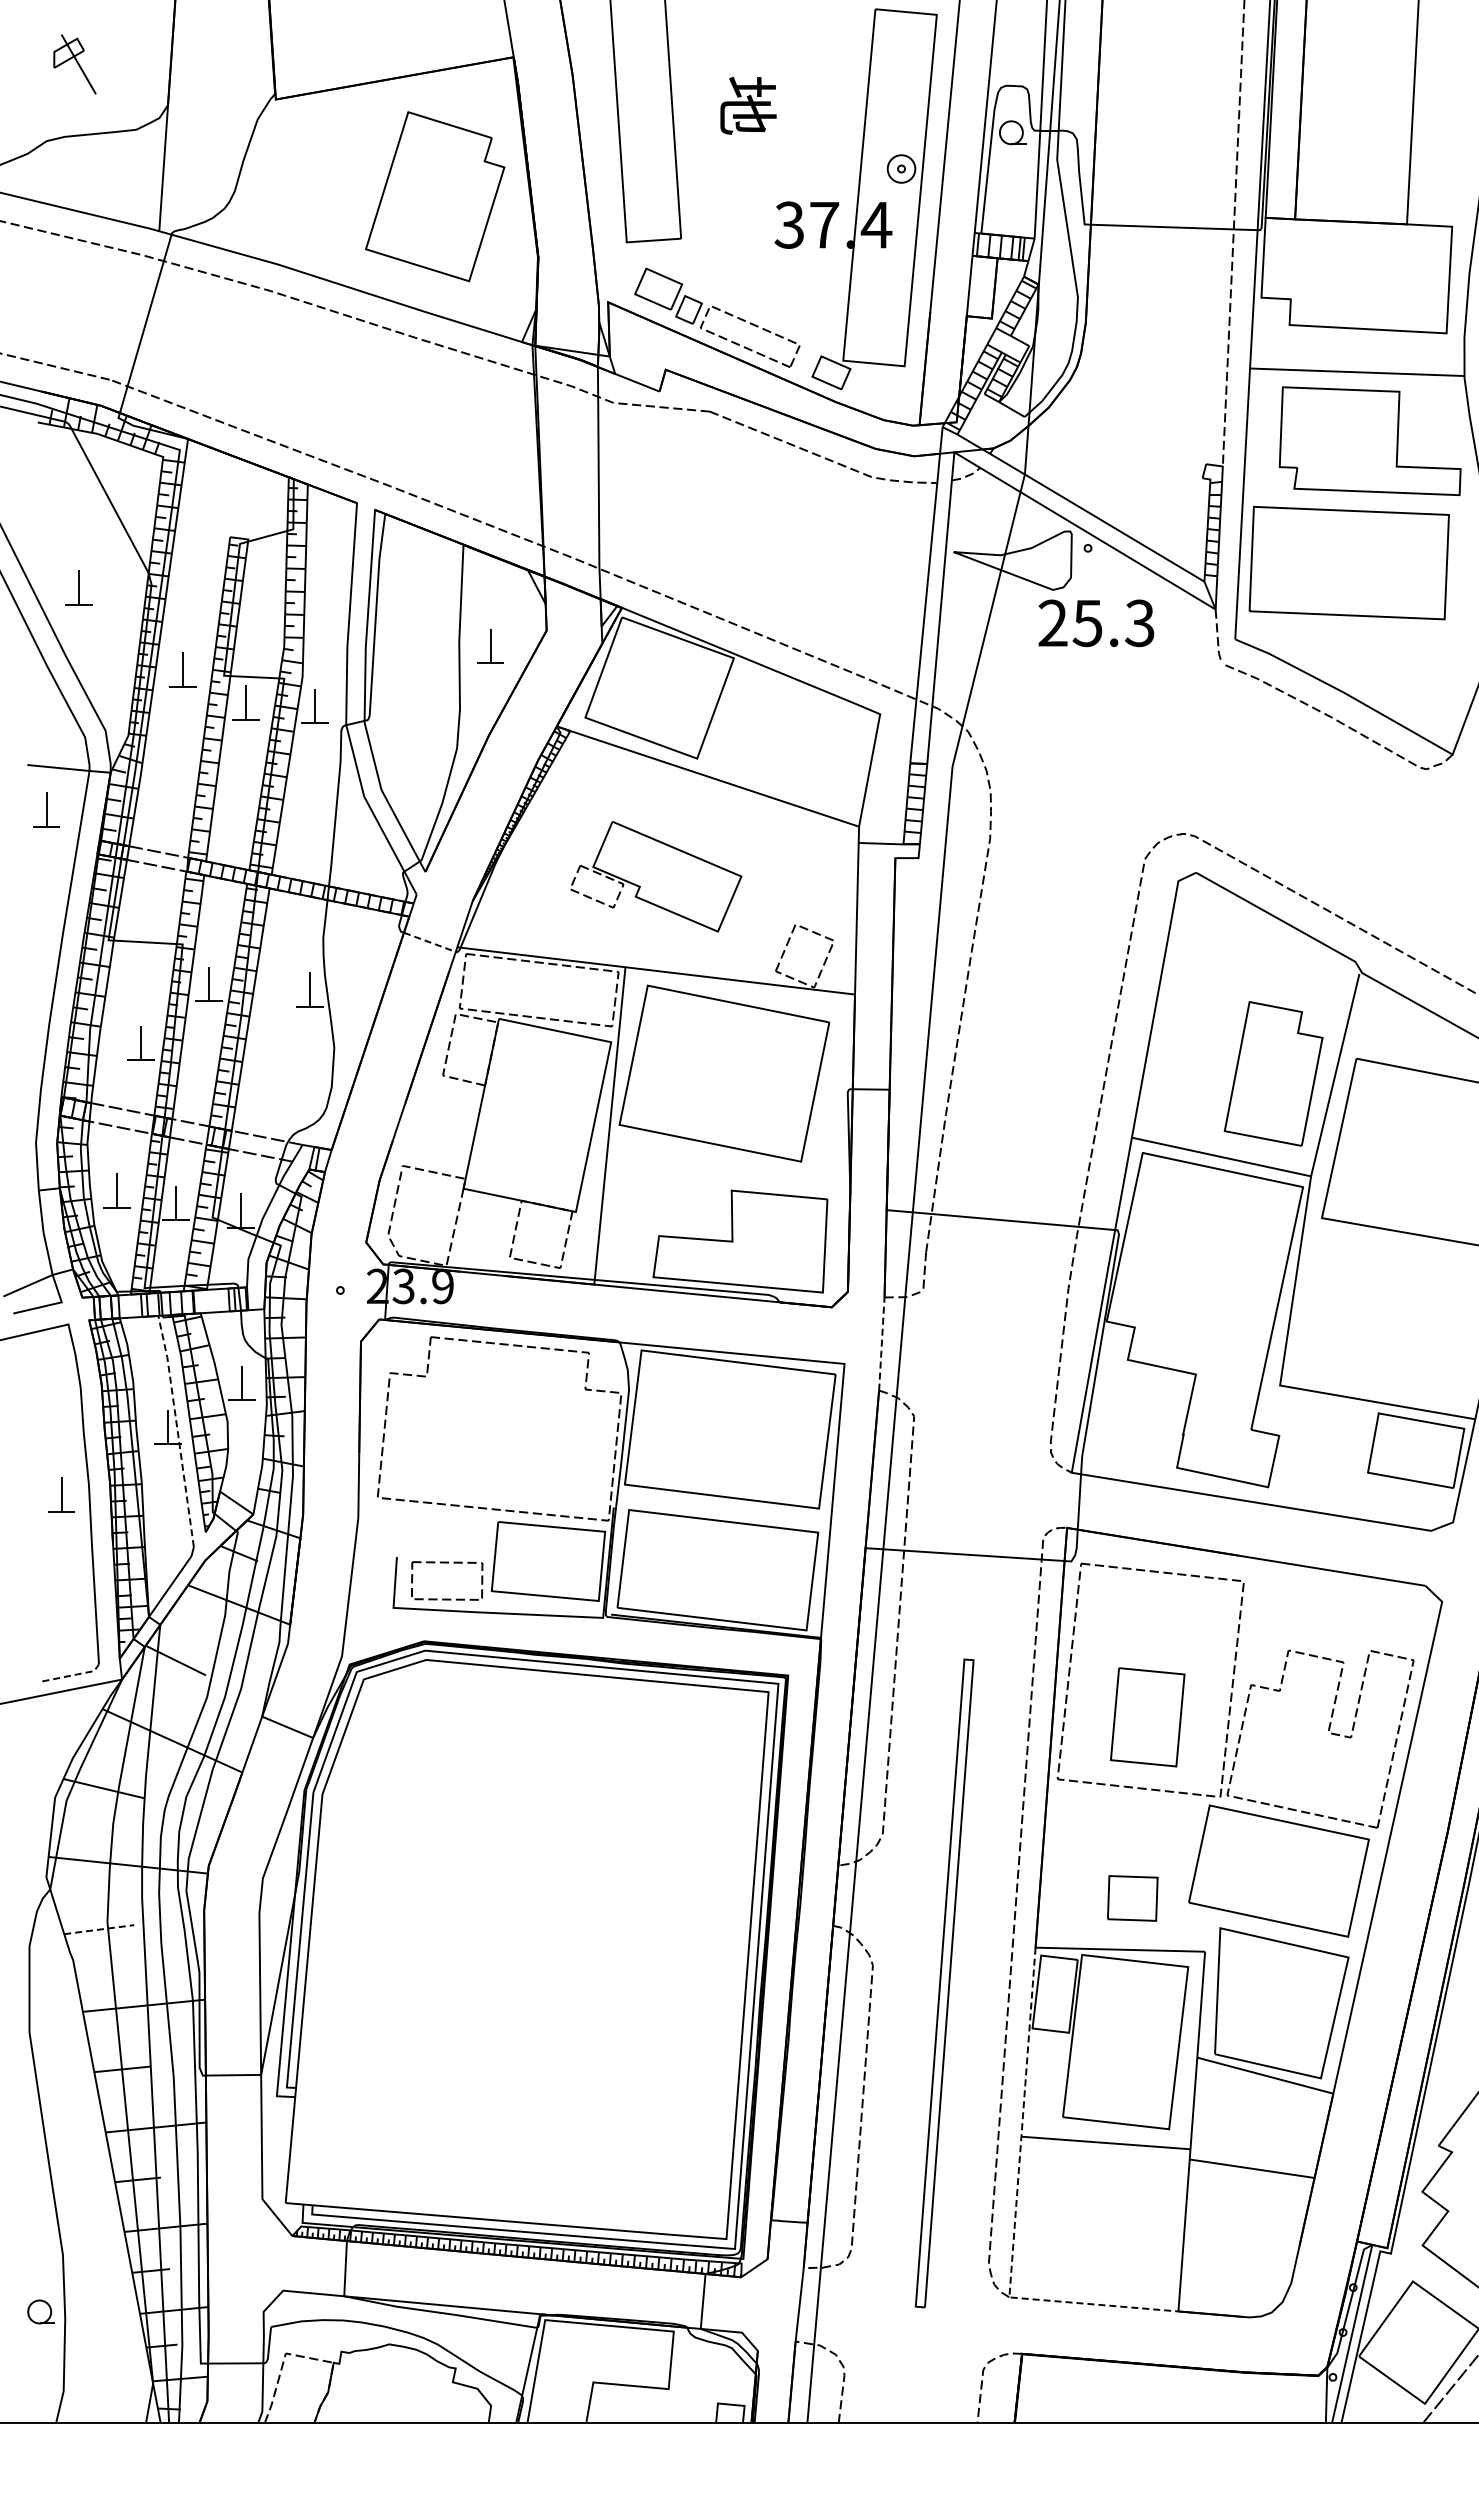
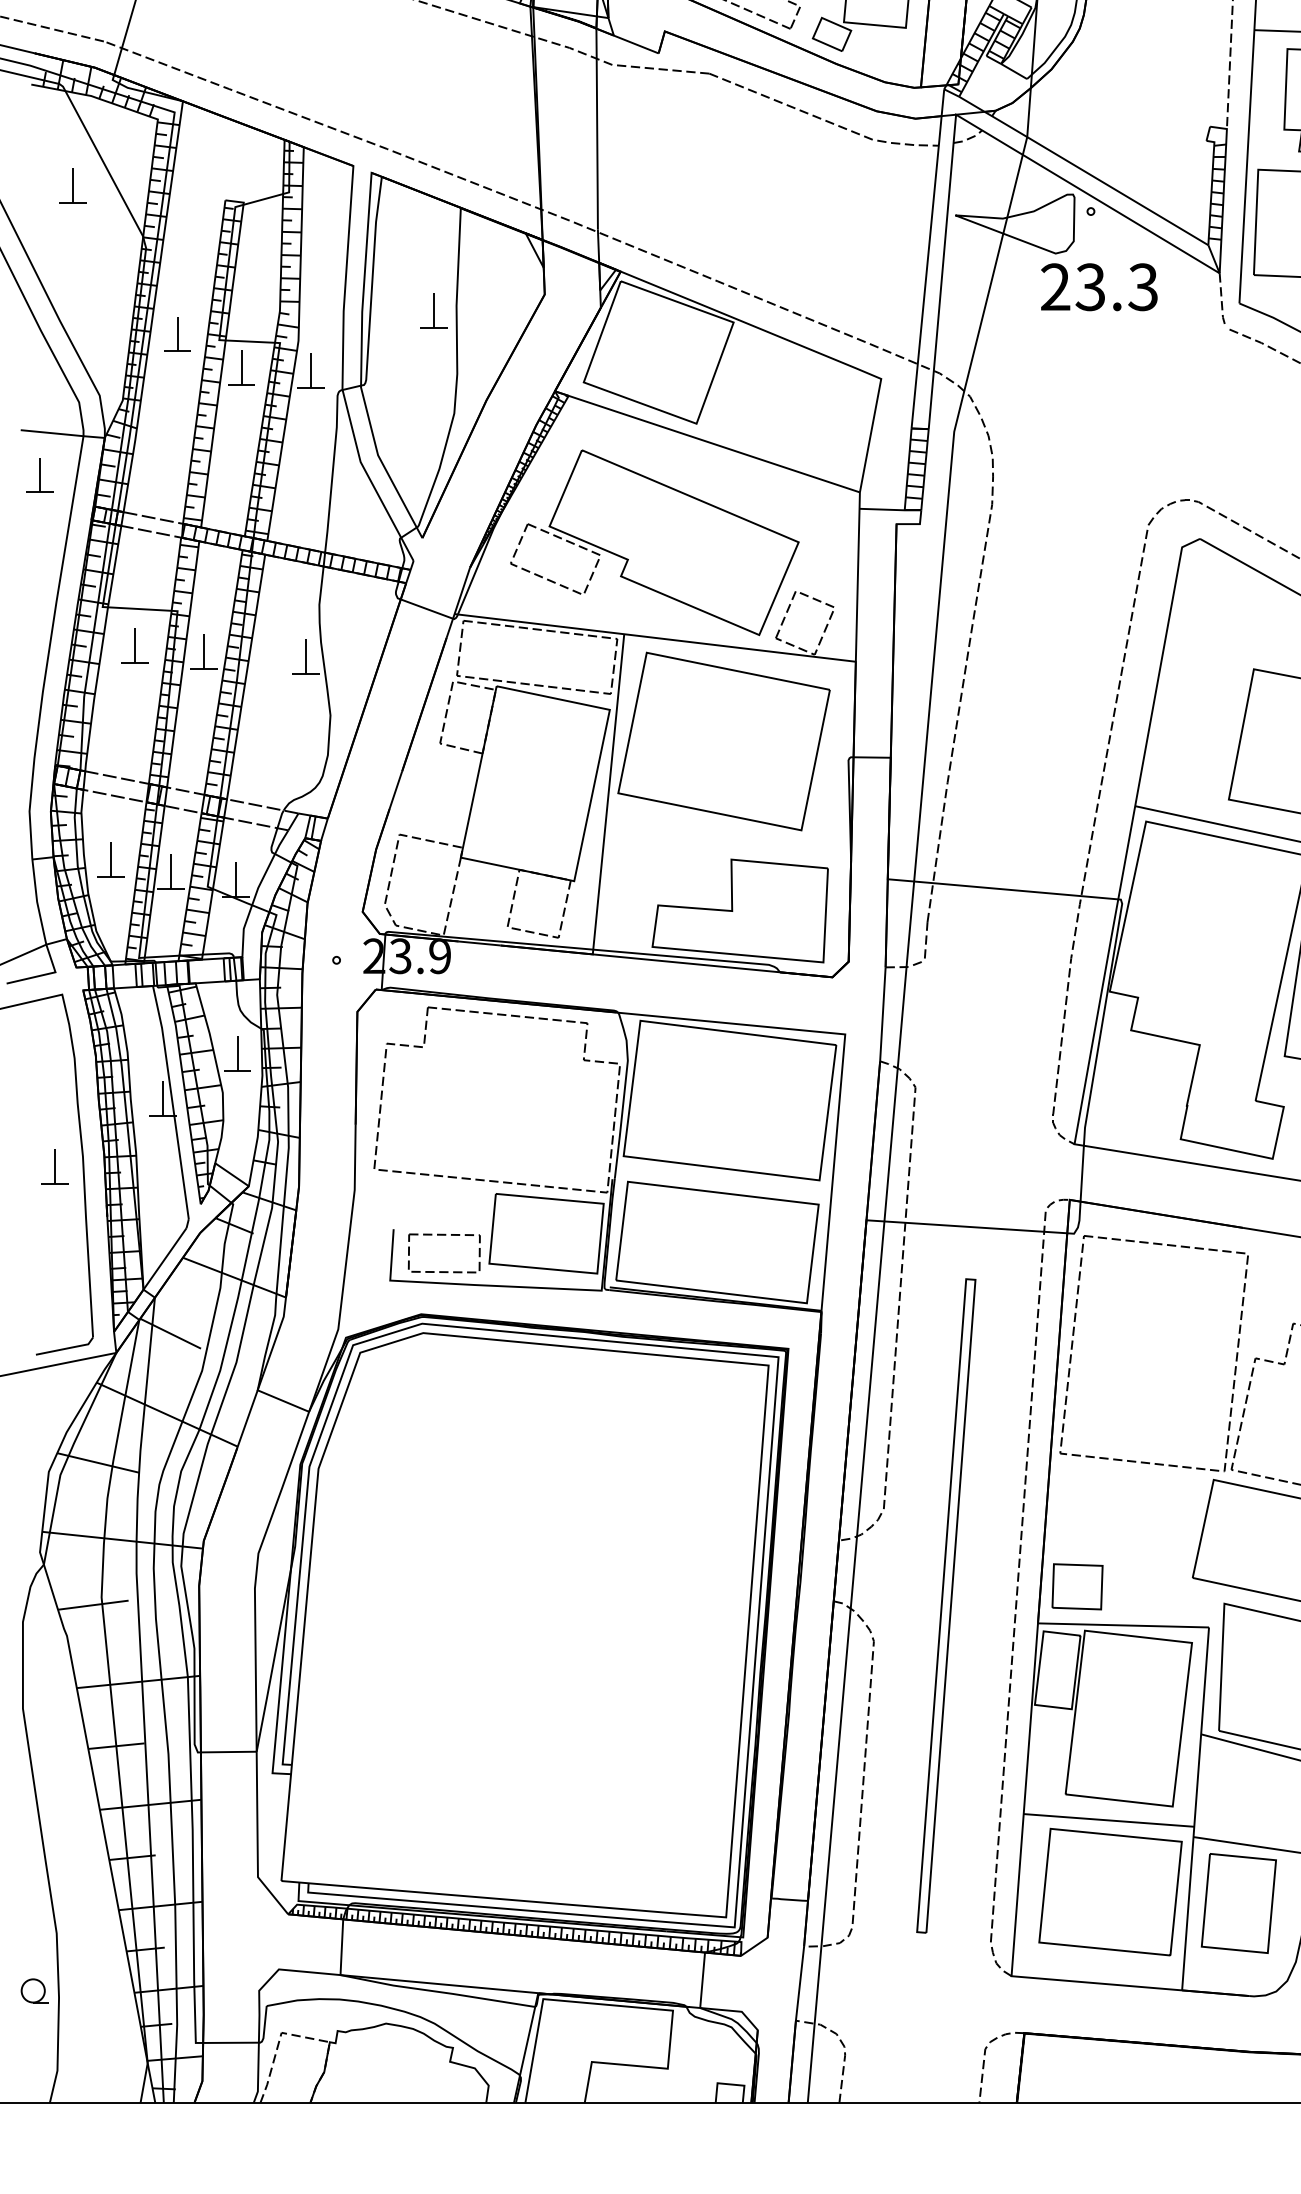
part: (78, 587) -> (72, 185), moved
text: (1087, 622) -> (1090, 286), 25.3 -> 23.3
part: (490, 646) -> (433, 310), moved
part: (655, 876) -> (654, 542), size x1.67
line: (429, 942) -> (426, 609), dashed -> solid
part: (140, 1043) -> (134, 645), moved
line: (881, 1344) -> (882, 1014), dashed -> solid
line: (177, 1430) -> (172, 1101), dashed -> solid
line: (74, 1674) -> (68, 1347), dashed -> solid
part: (1147, 1717) -> (1238, 1903), moved
part: (1132, 1898) -> (1077, 1586), moved
line: (99, 1929) -> (93, 1605), dashed -> solid
part: (944, 1983) -> (946, 1606), moved
line: (1016, 2207) -> (1018, 1885), dashed -> solid
part: (1107, 2213) -> (1110, 1891), added

